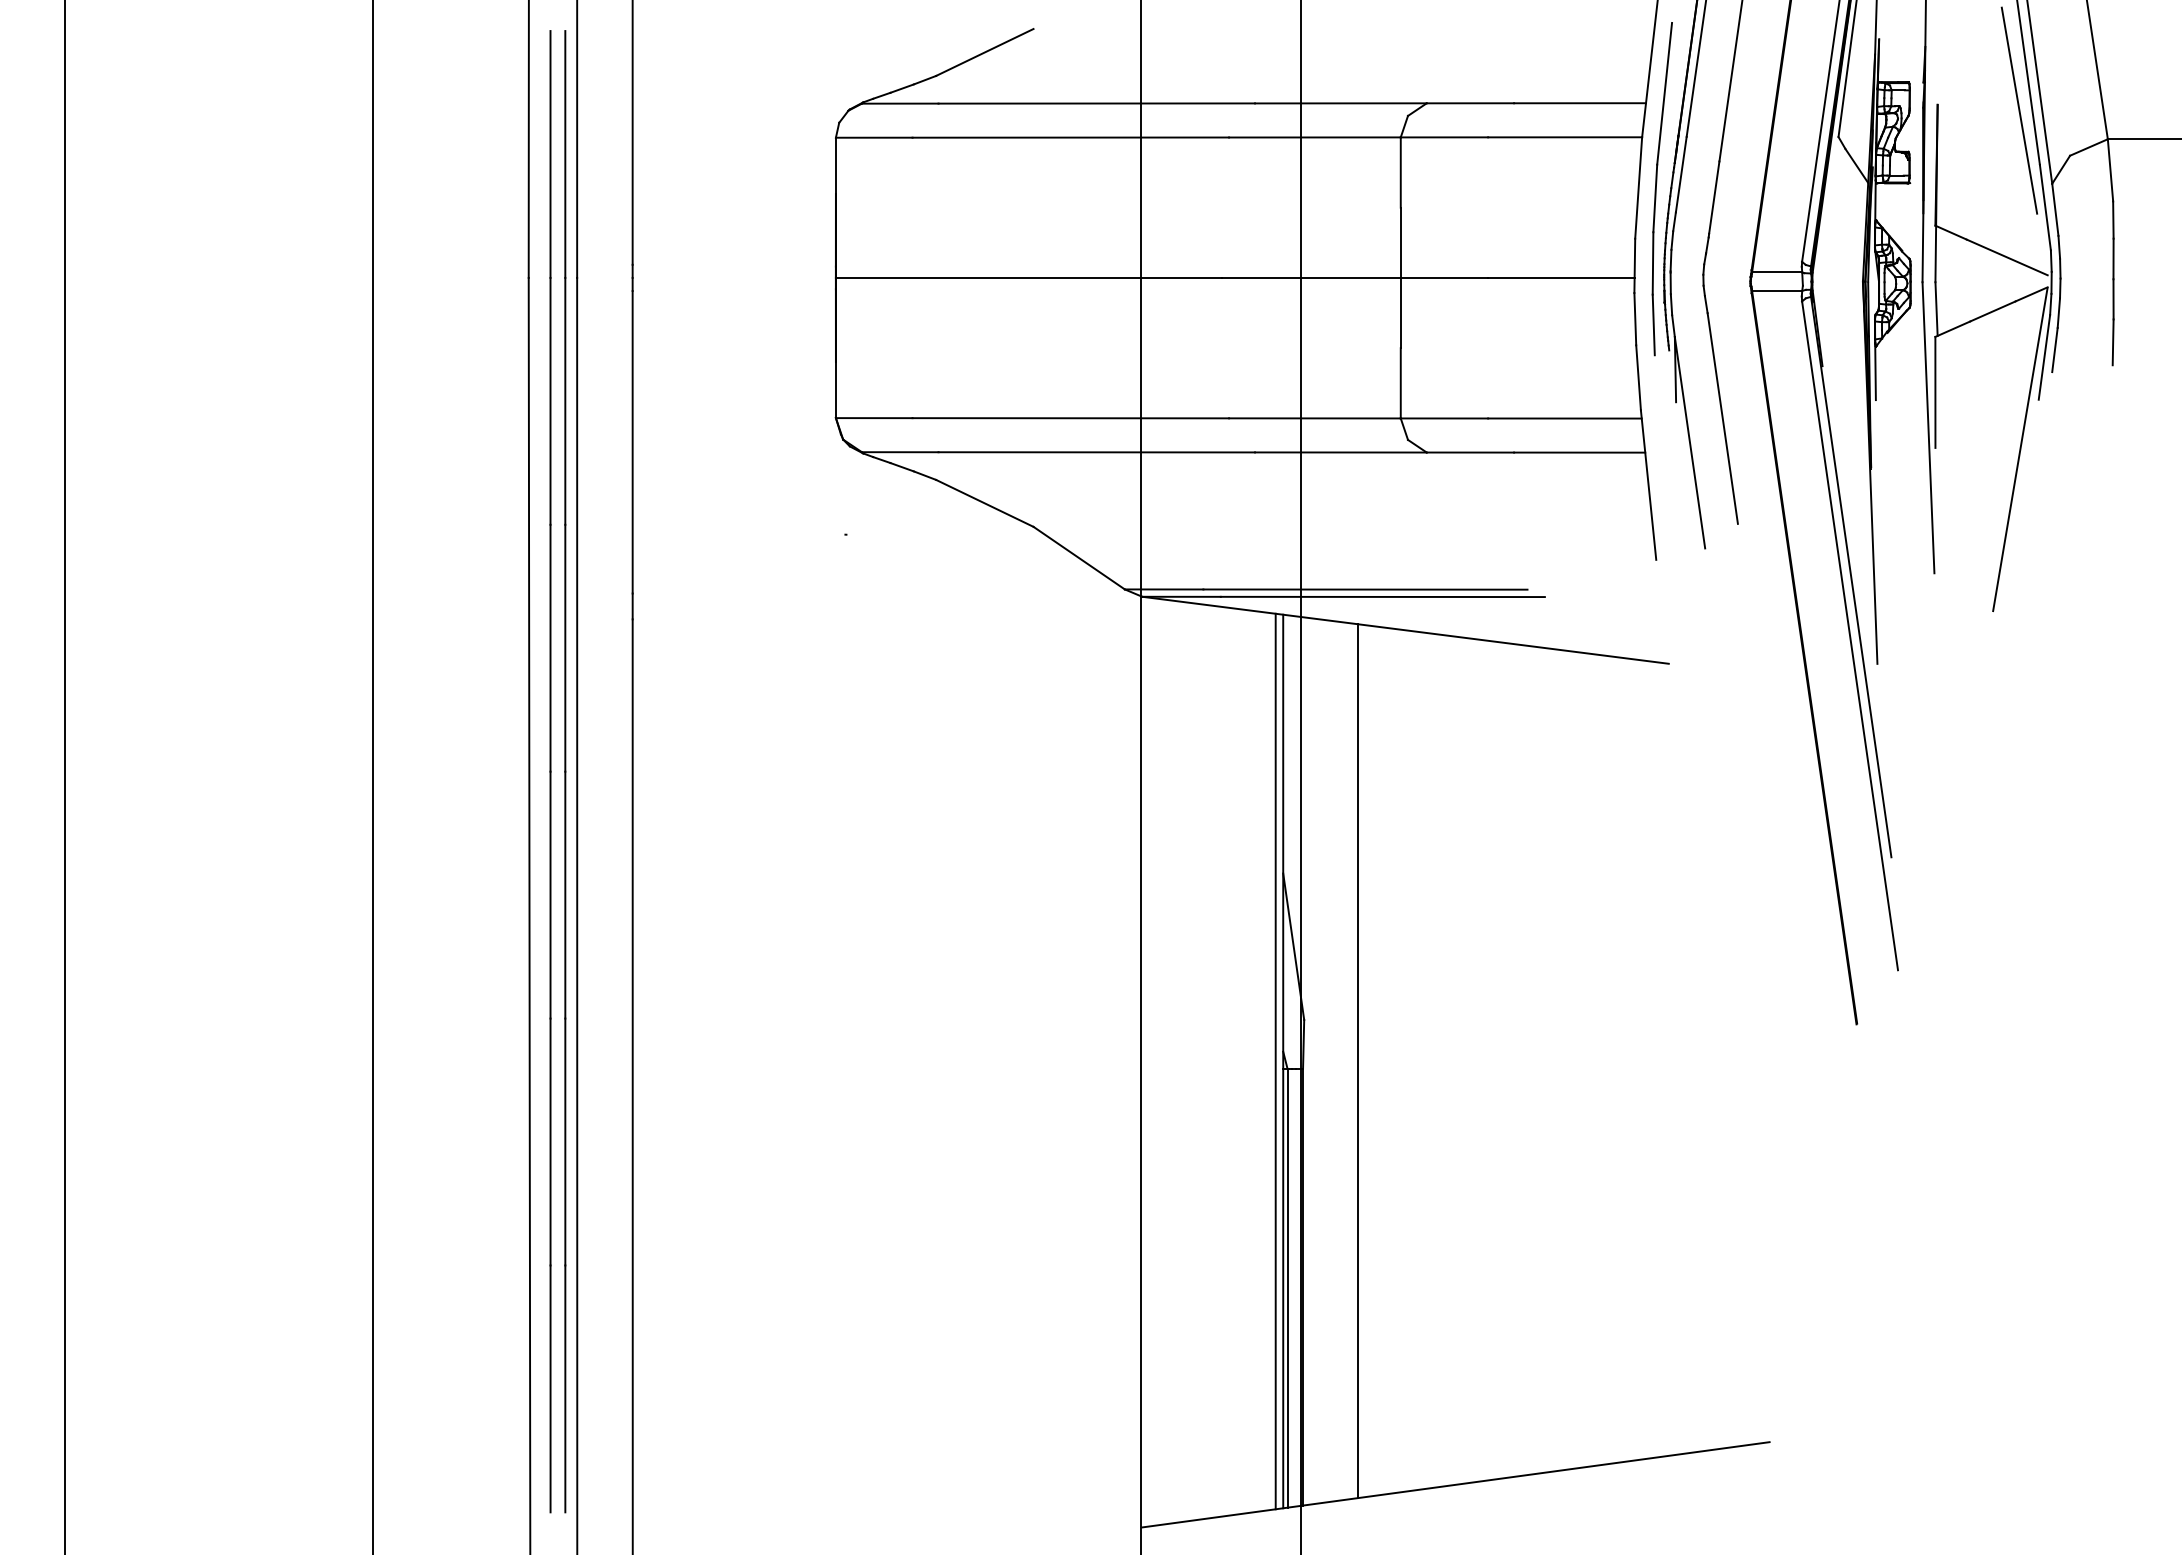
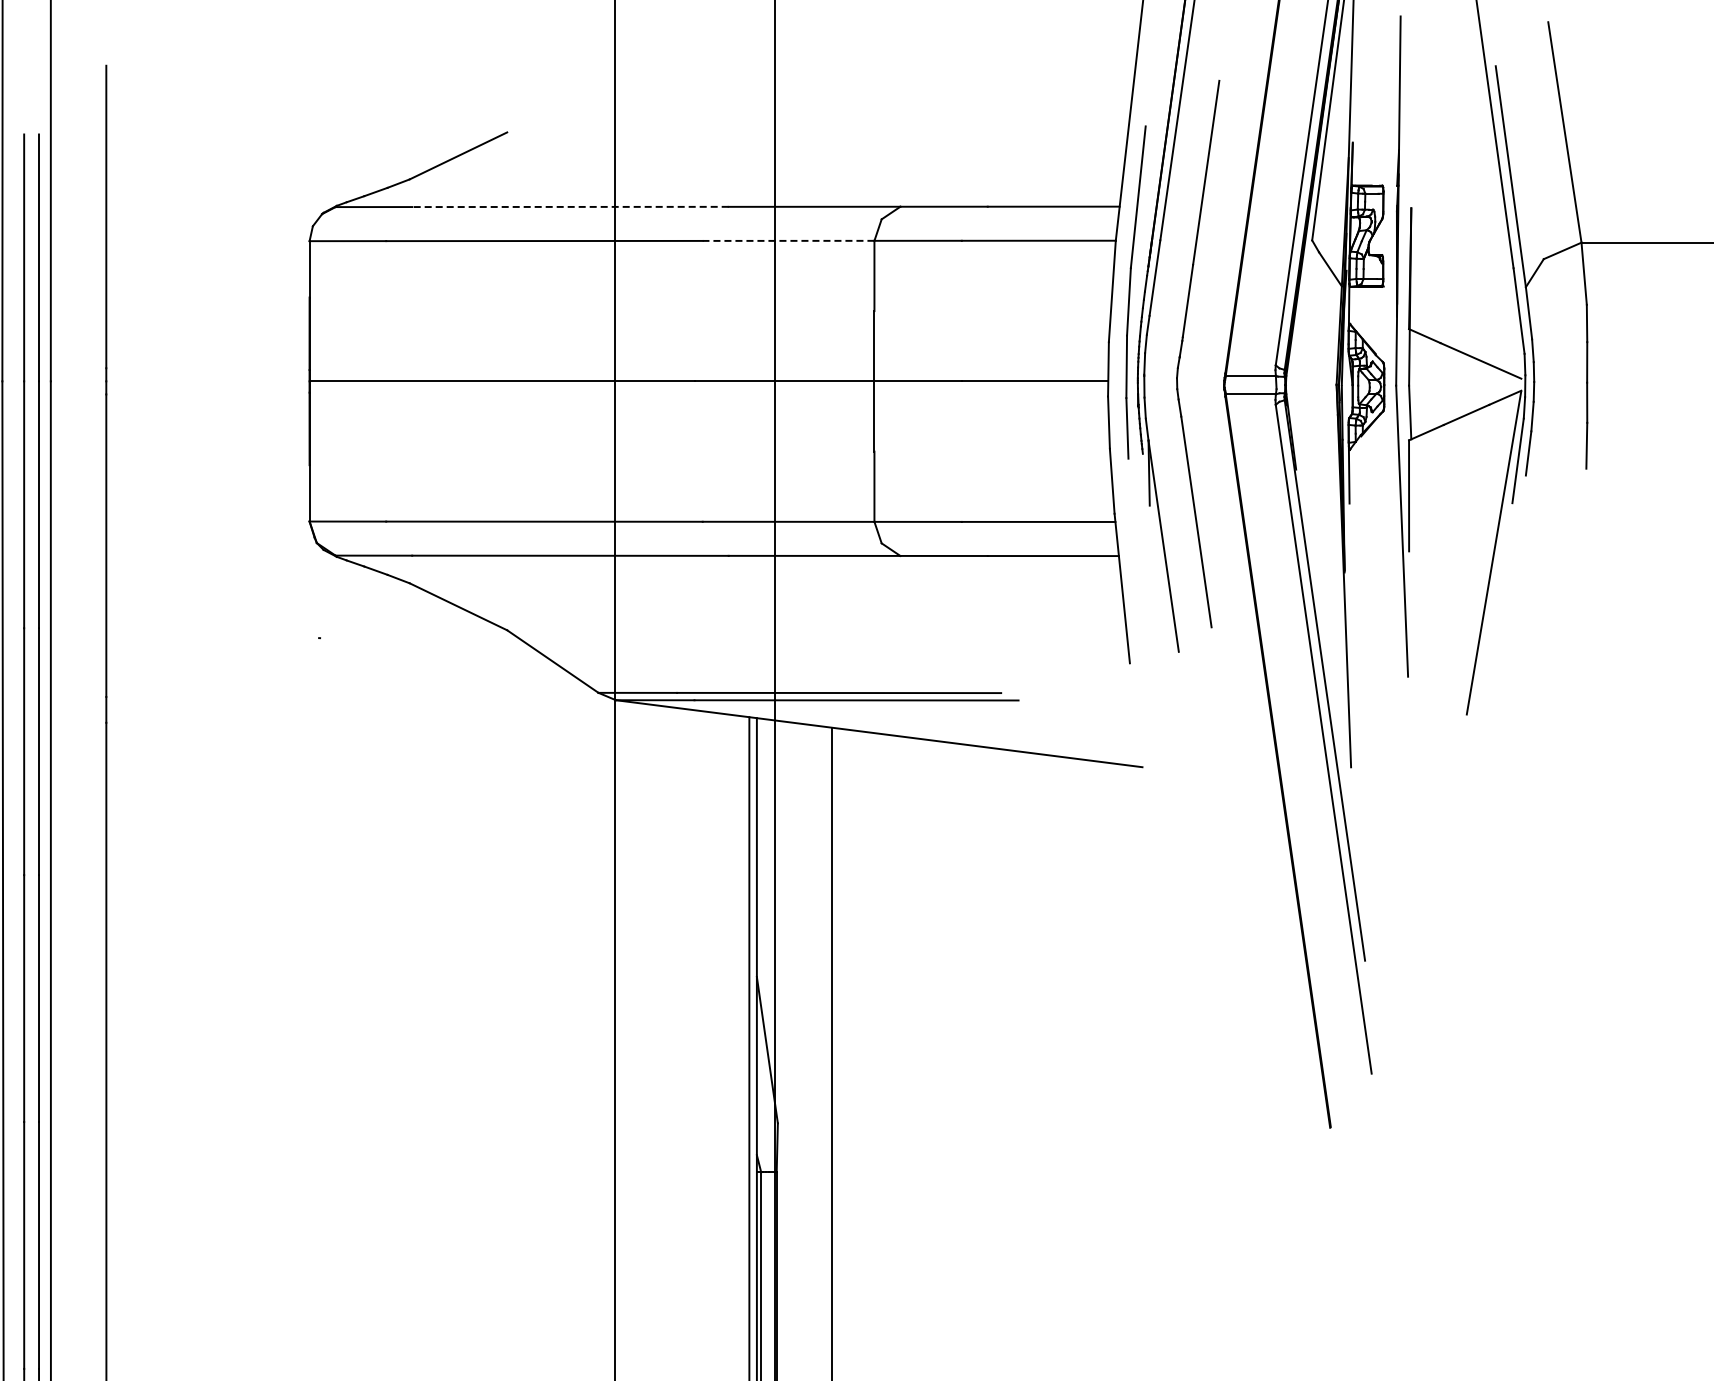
line: (1096, 103) -> (570, 206), solid -> dashed
line: (2019, 110) -> (1493, 213), removed
line: (1314, 137) -> (788, 240), solid -> dashed

